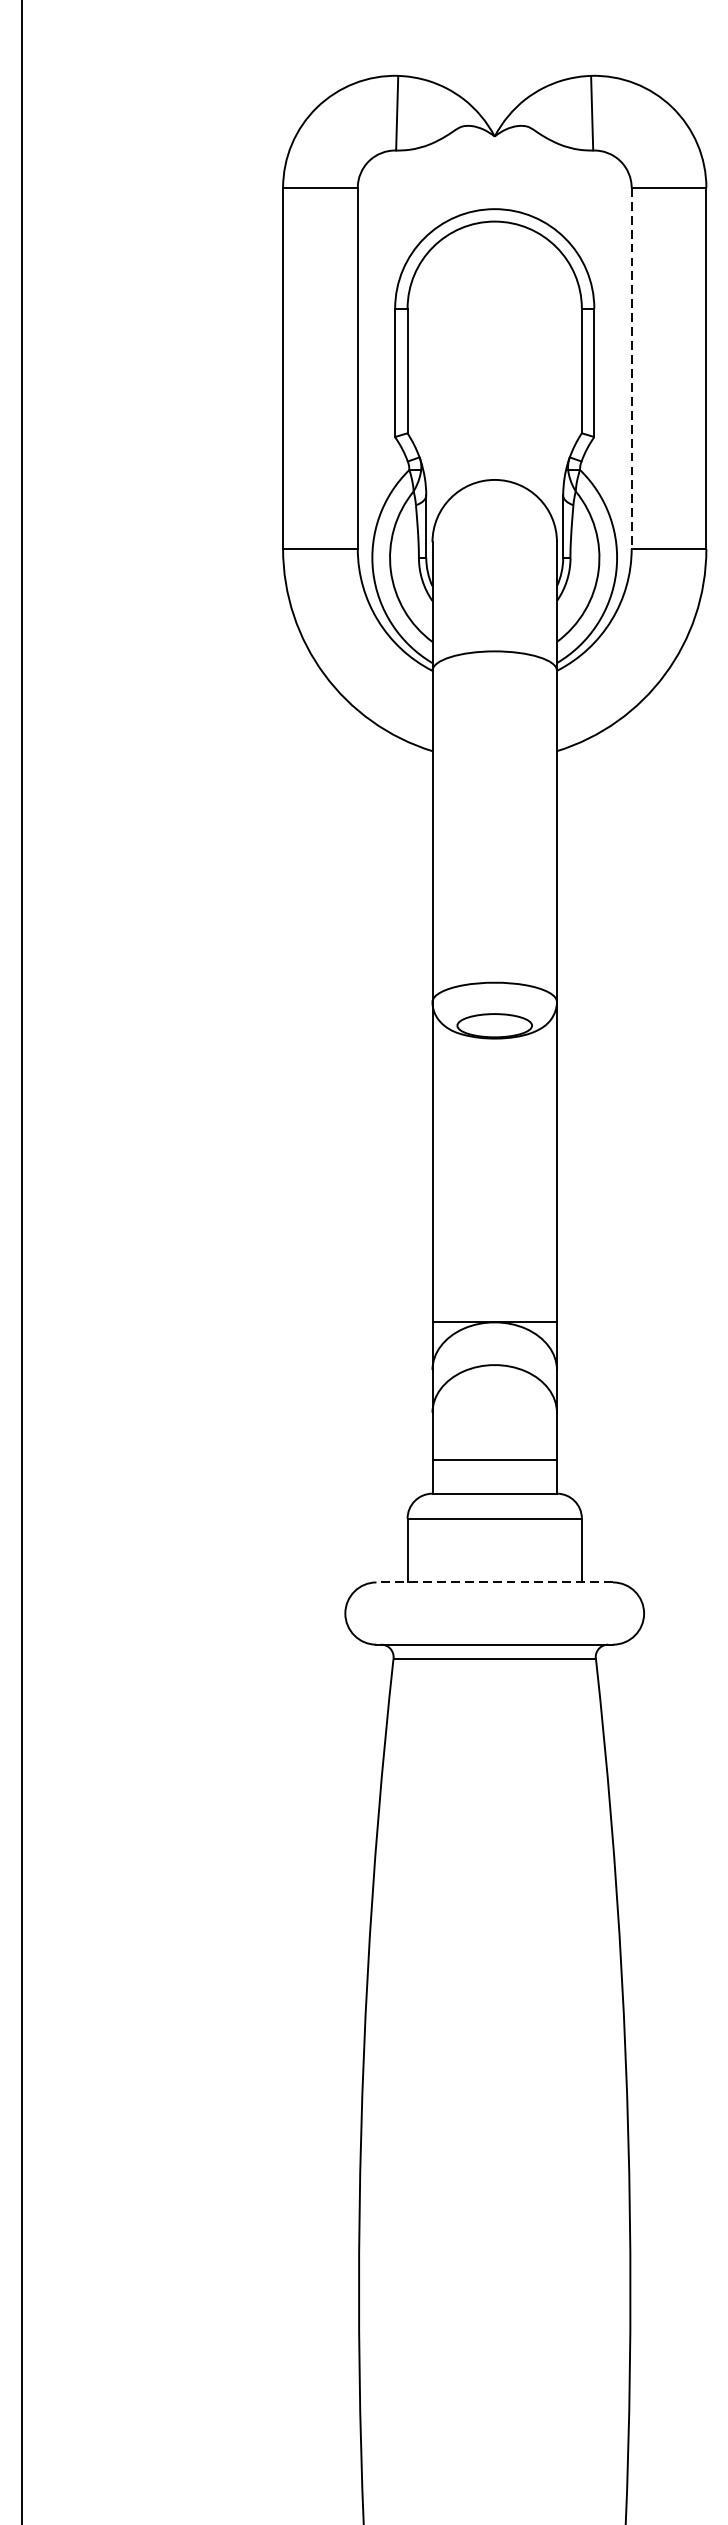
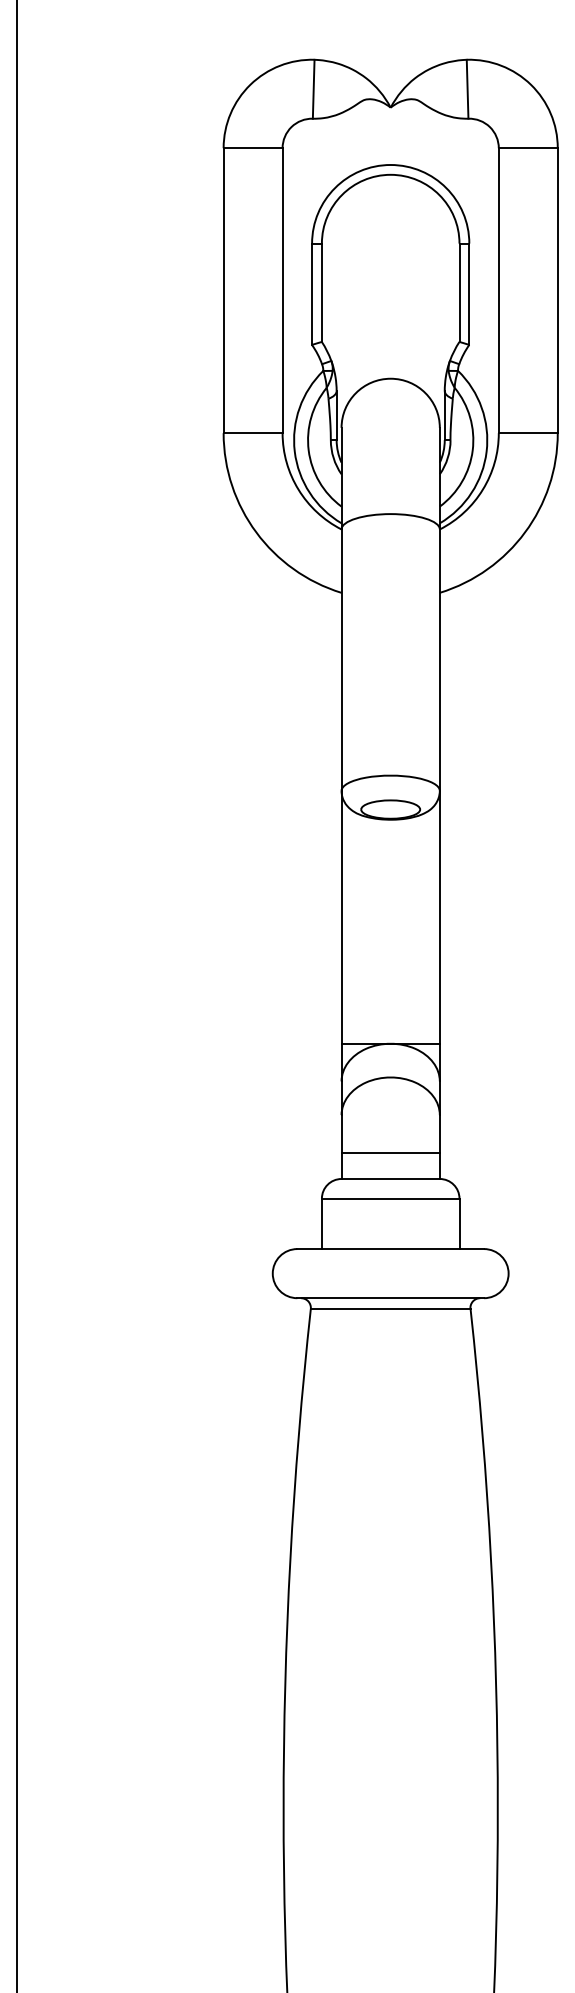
line: (631, 369) -> (498, 291), dashed -> solid
line: (494, 1583) -> (390, 1249), dashed -> solid

